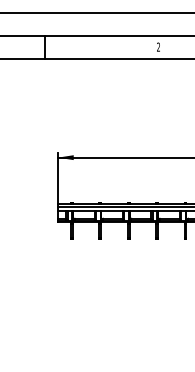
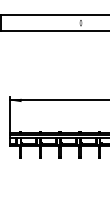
text: (158, 46) -> (80, 22), 2 -> 0

